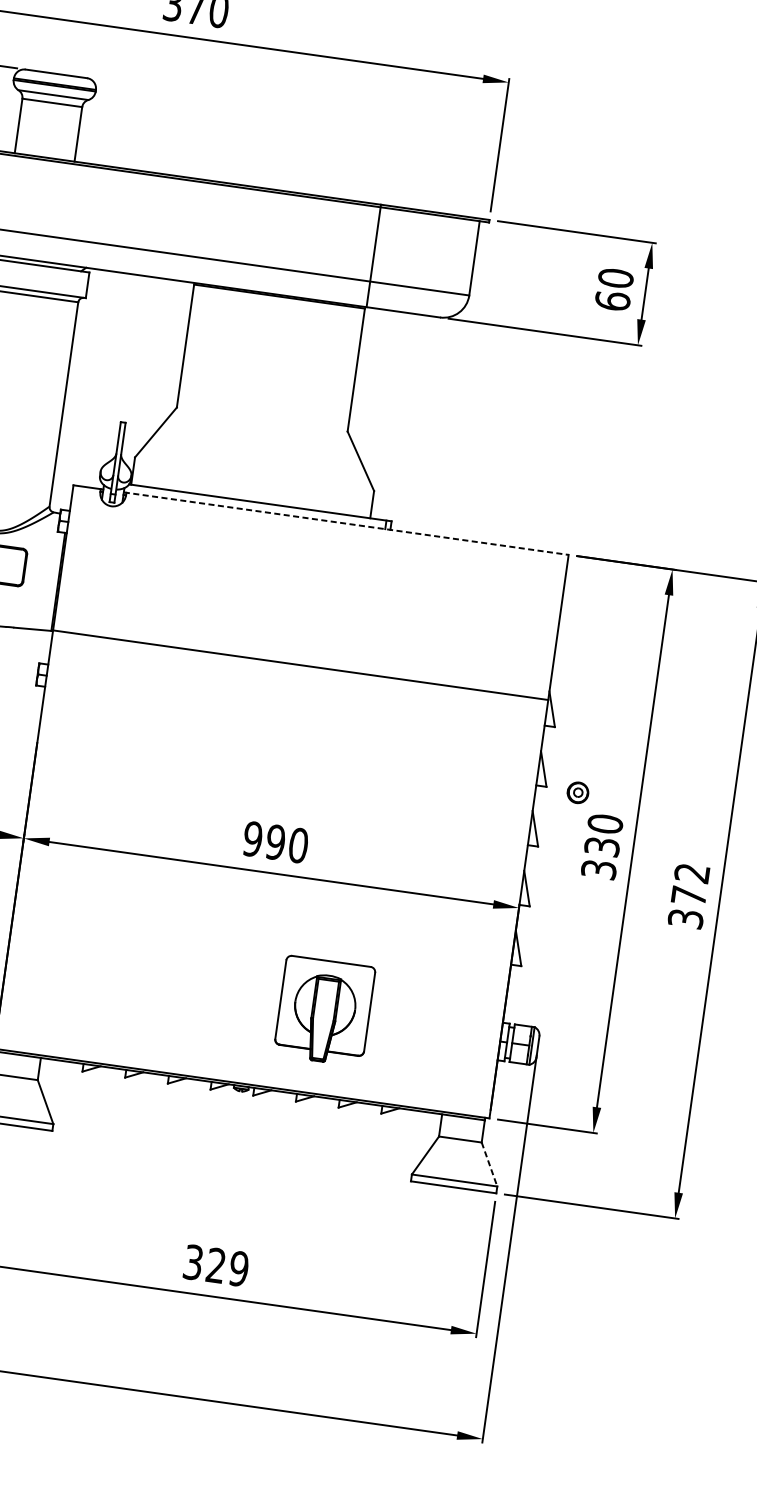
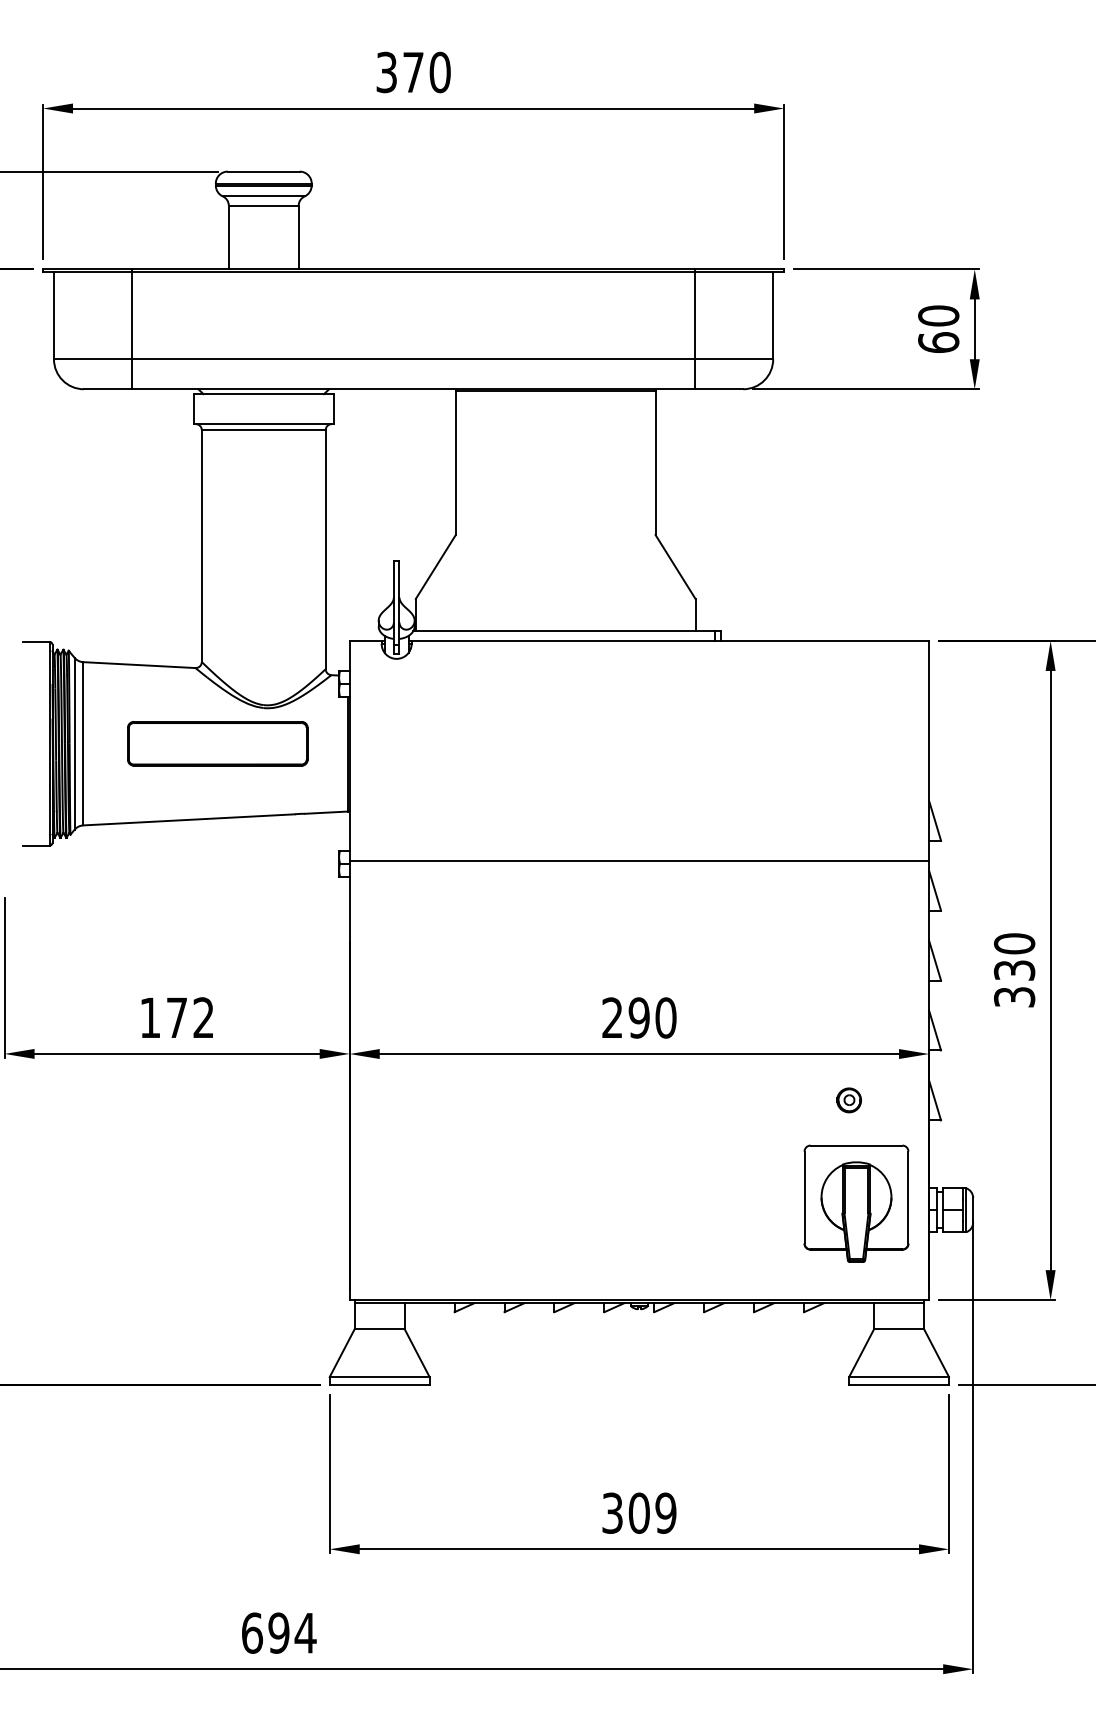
line: (373, 256) -> (695, 329), moved
line: (346, 523) -> (669, 640), dashed -> solid
line: (300, 665) -> (639, 860), moved
part: (577, 792) -> (848, 1100), moved
text: (252, 838) -> (612, 1017), 990 -> 290
part: (324, 1010) -> (856, 1203), moved
line: (489, 1164) -> (936, 1353), dashed -> solid
text: (215, 1264) -> (638, 1512), 329 -> 309

